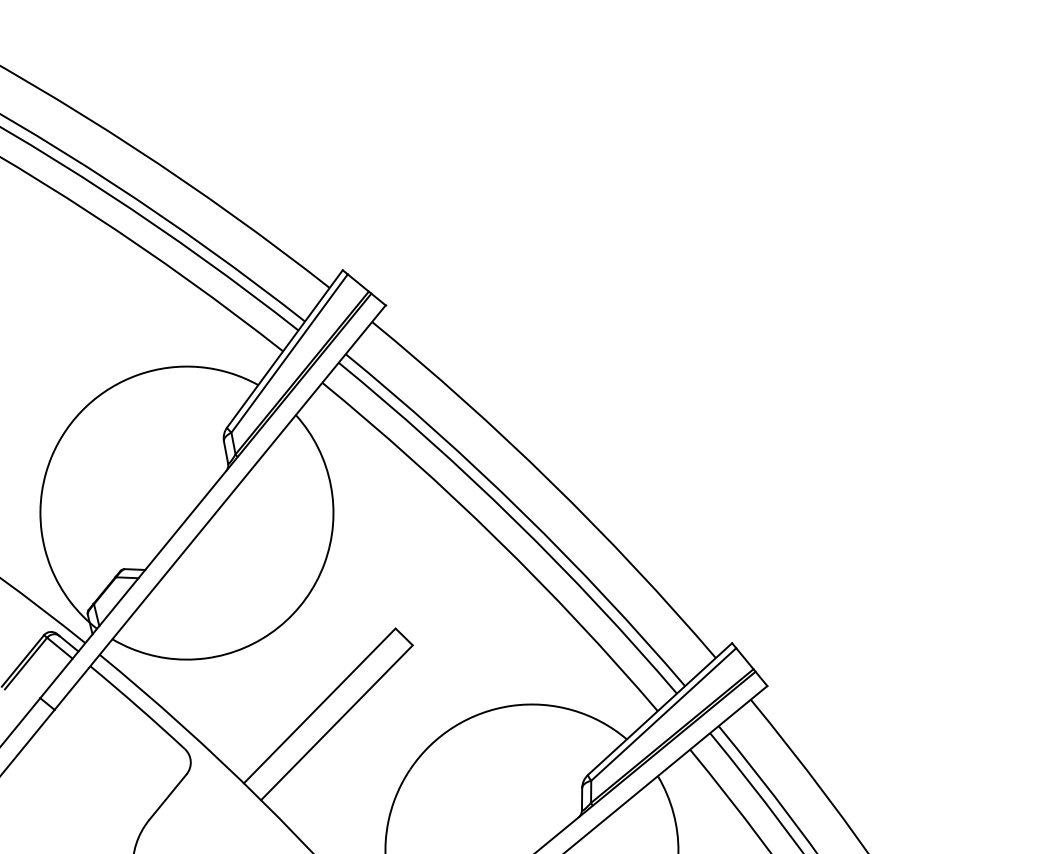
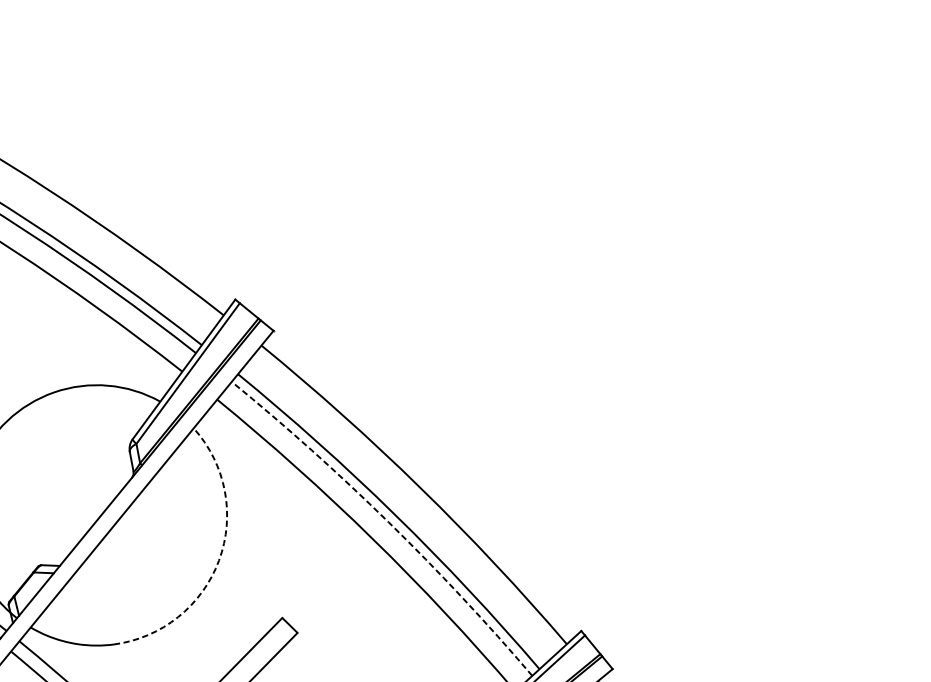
arc: (515, 520) -> (388, 521), solid -> dashed
arc: (324, 563) -> (219, 560), solid -> dashed

